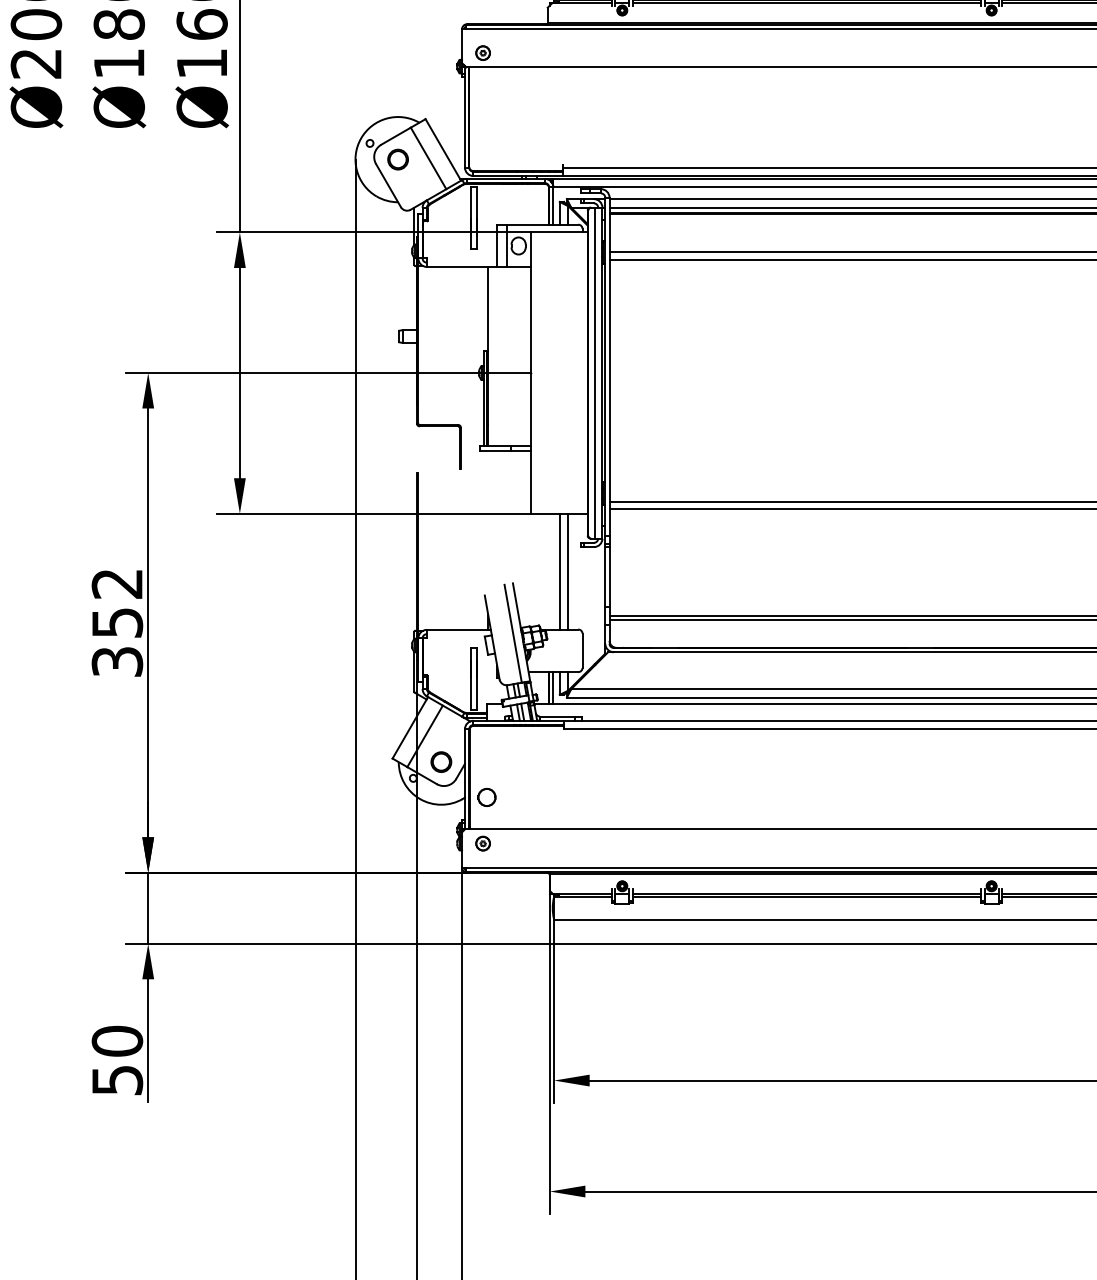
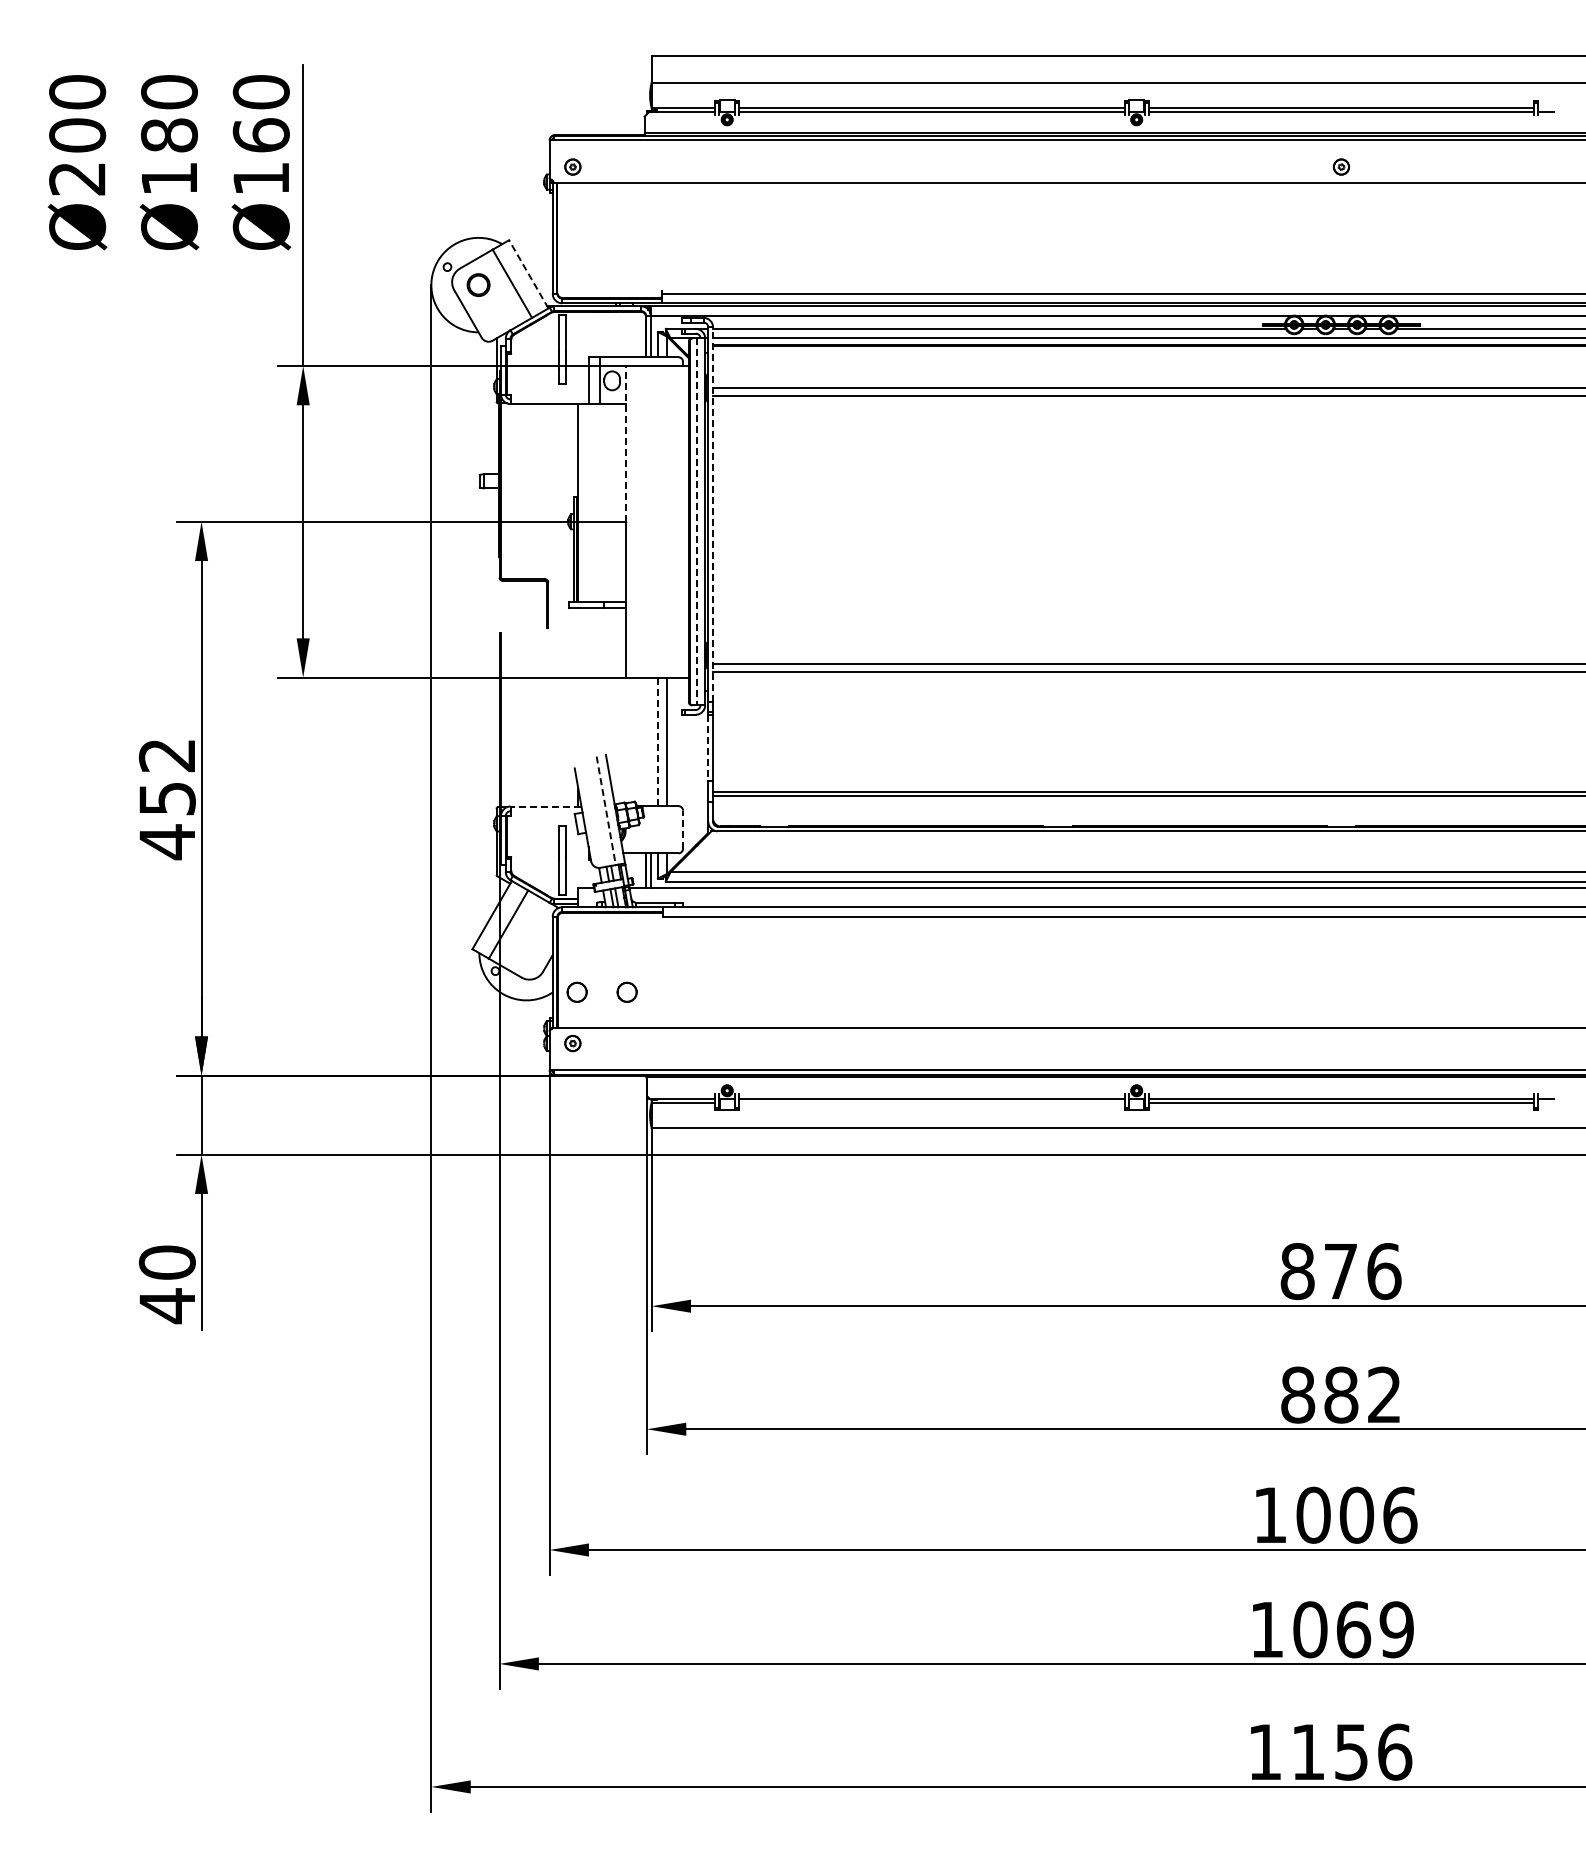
line: (443, 149) -> (528, 273), solid -> dashed
line: (531, 302) -> (626, 443), solid -> dashed
line: (609, 366) -> (713, 514), solid -> dashed
line: (595, 373) -> (697, 522), solid -> dashed
line: (559, 571) -> (657, 741), solid -> dashed
line: (605, 577) -> (708, 748), solid -> dashed
line: (458, 629) -> (545, 806), solid -> dashed
line: (513, 634) -> (606, 811), solid -> dashed
line: (582, 650) -> (683, 829), solid -> dashed
text: (116, 662) -> (166, 842), 352 -> 452
part: (441, 762) -> (526, 953), removed
circle: (531, 796) -> (626, 991), added
line: (806, 896) -> (931, 1102), removed
text: (117, 1080) -> (167, 1306), 50 -> 40

